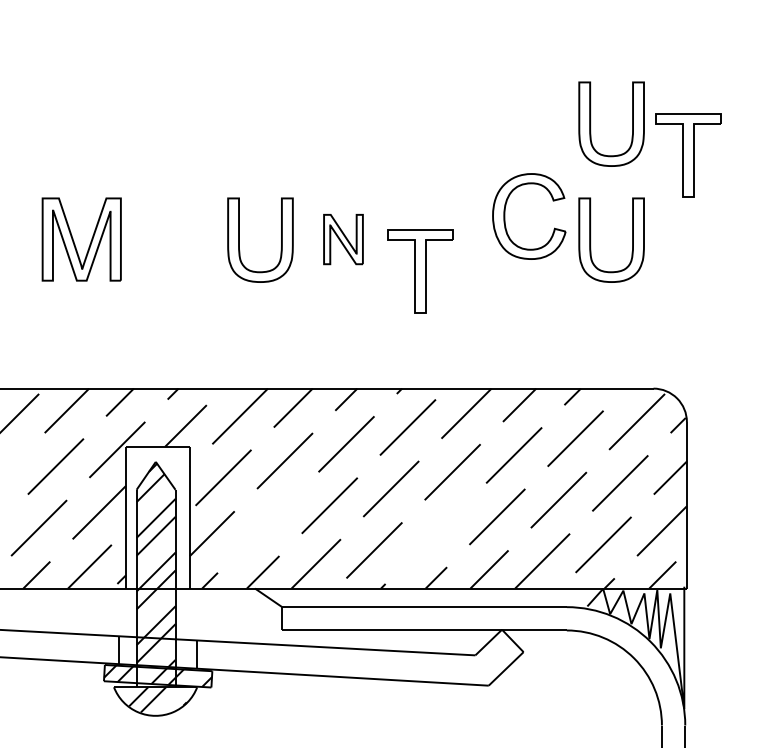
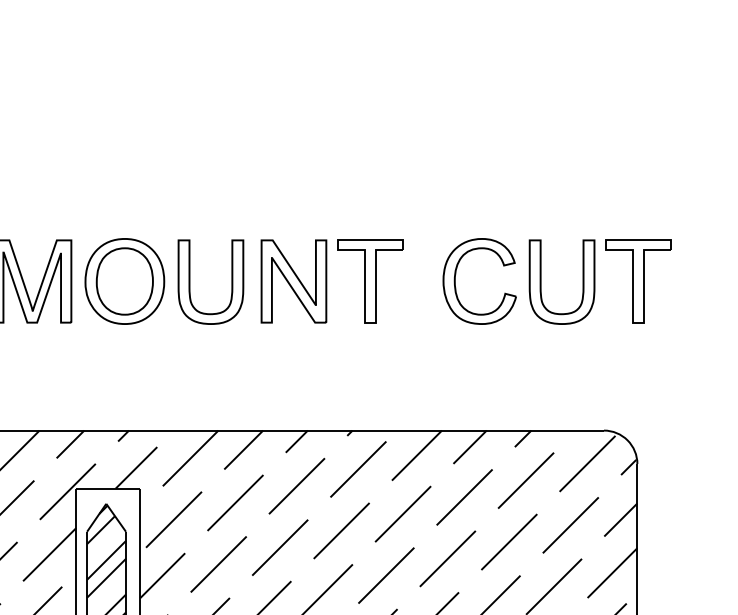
part: (591, 123) -> (541, 165), removed
part: (688, 155) -> (638, 281), moved
part: (505, 216) -> (455, 281), moved
part: (174, 239) -> (124, 281), added
part: (343, 239) -> (293, 281), size x1.67
part: (420, 271) -> (370, 281), moved
line: (268, 522) -> (218, 564), added
line: (435, 533) -> (385, 575), added

